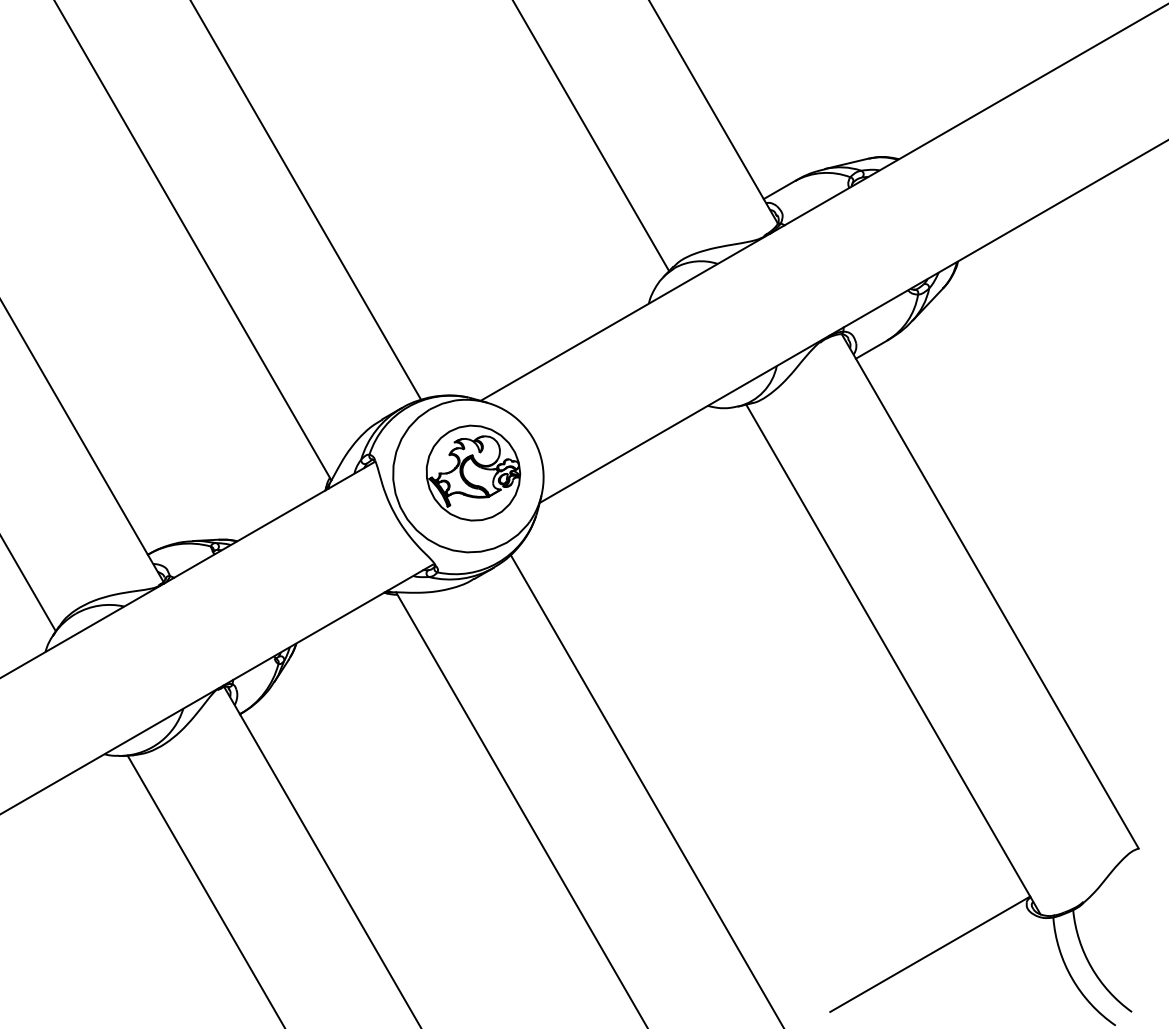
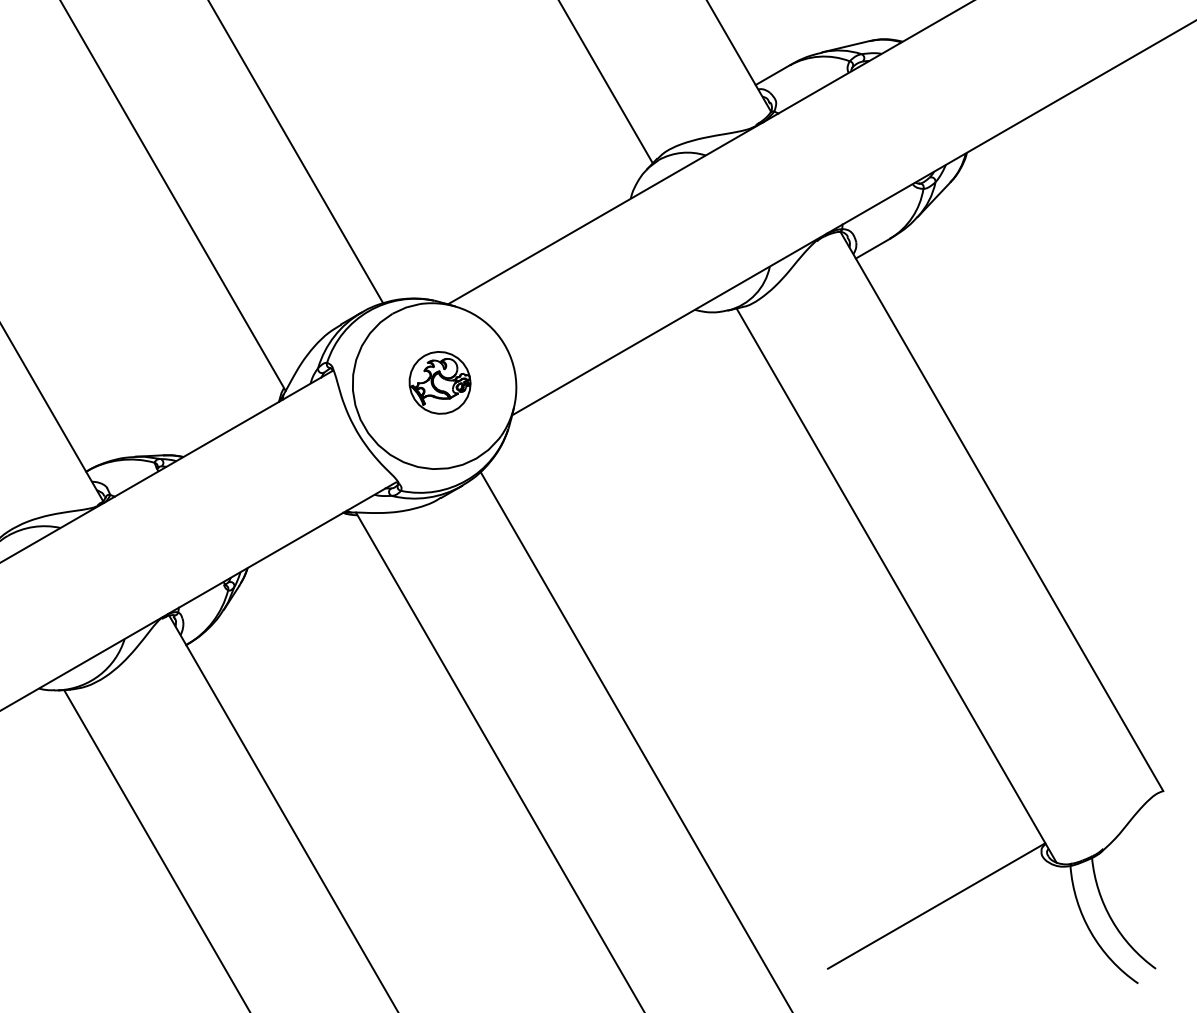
part: (473, 472) -> (440, 382), size x0.6

